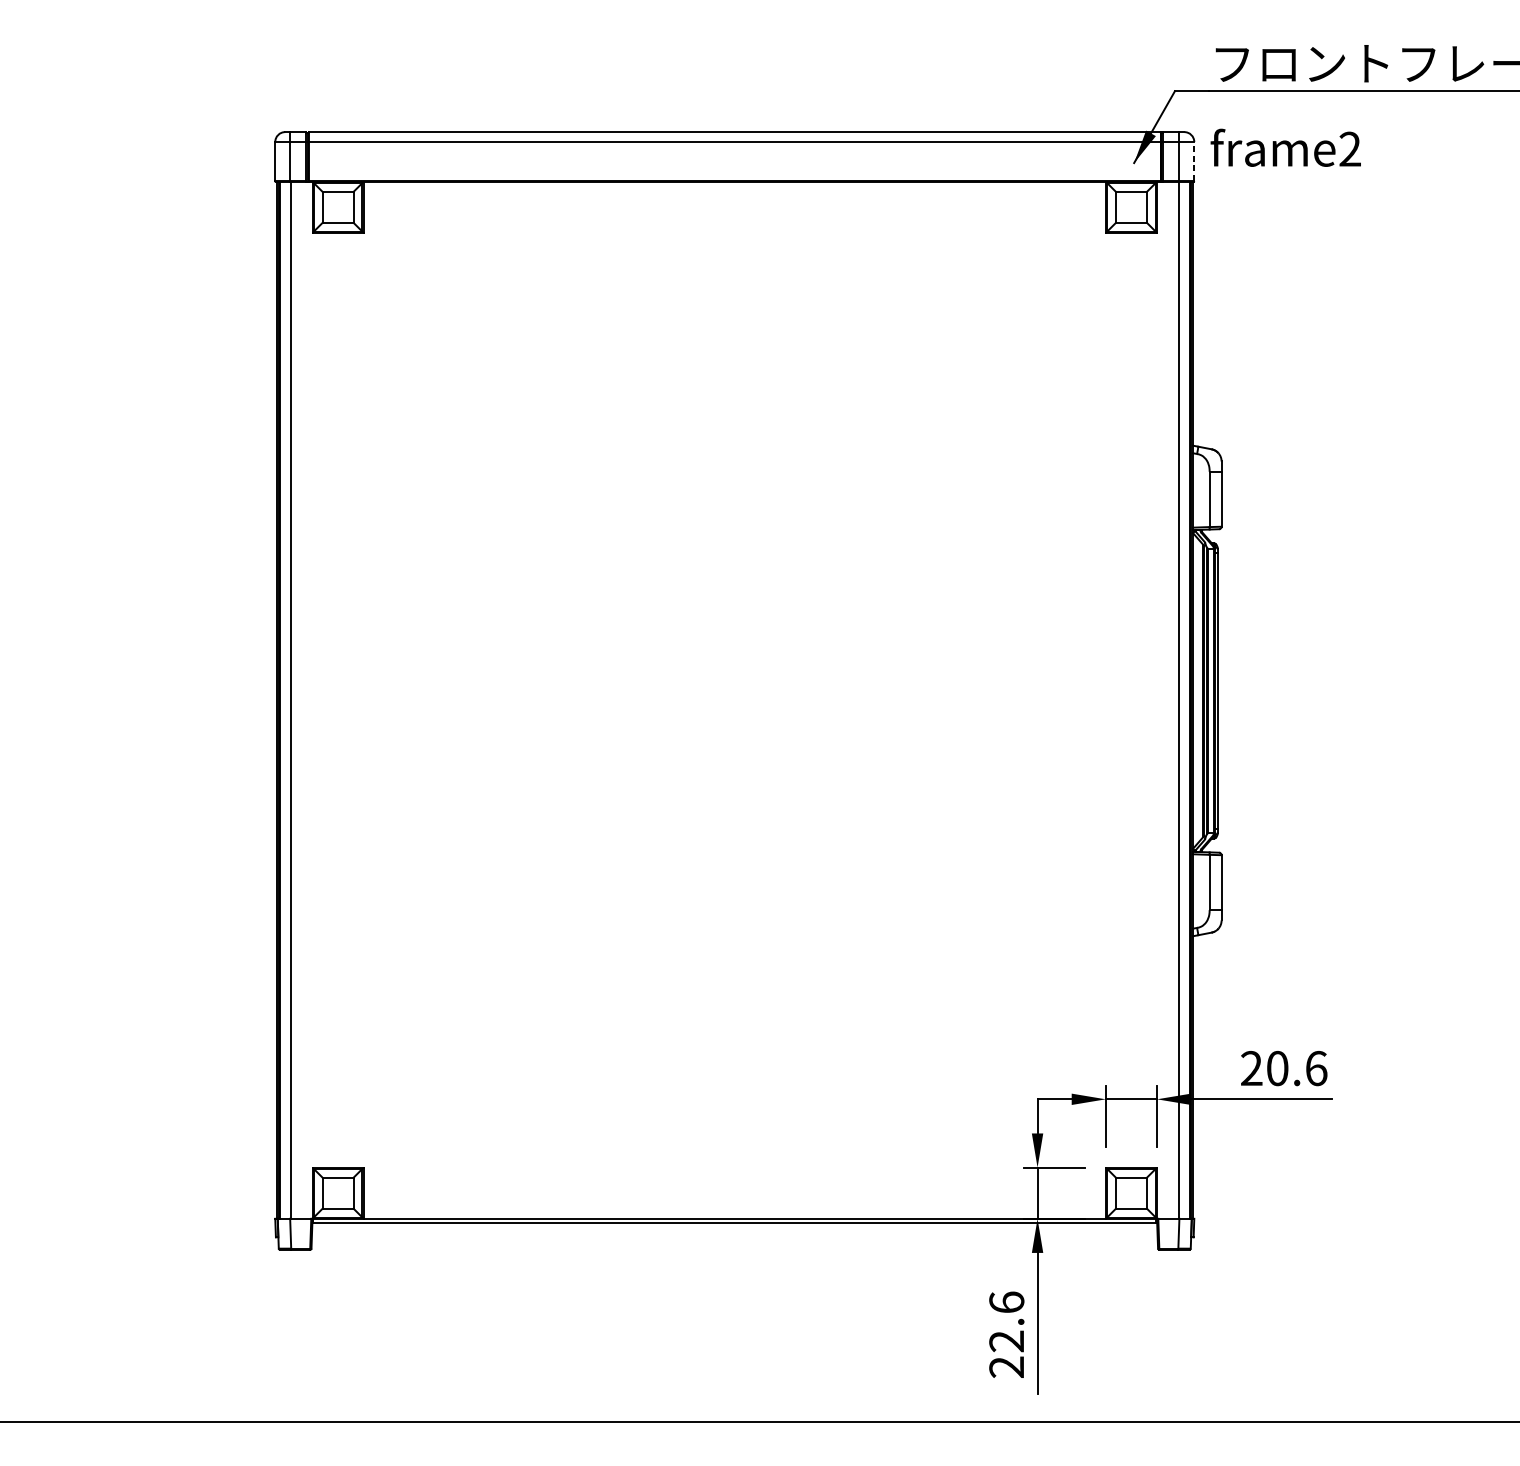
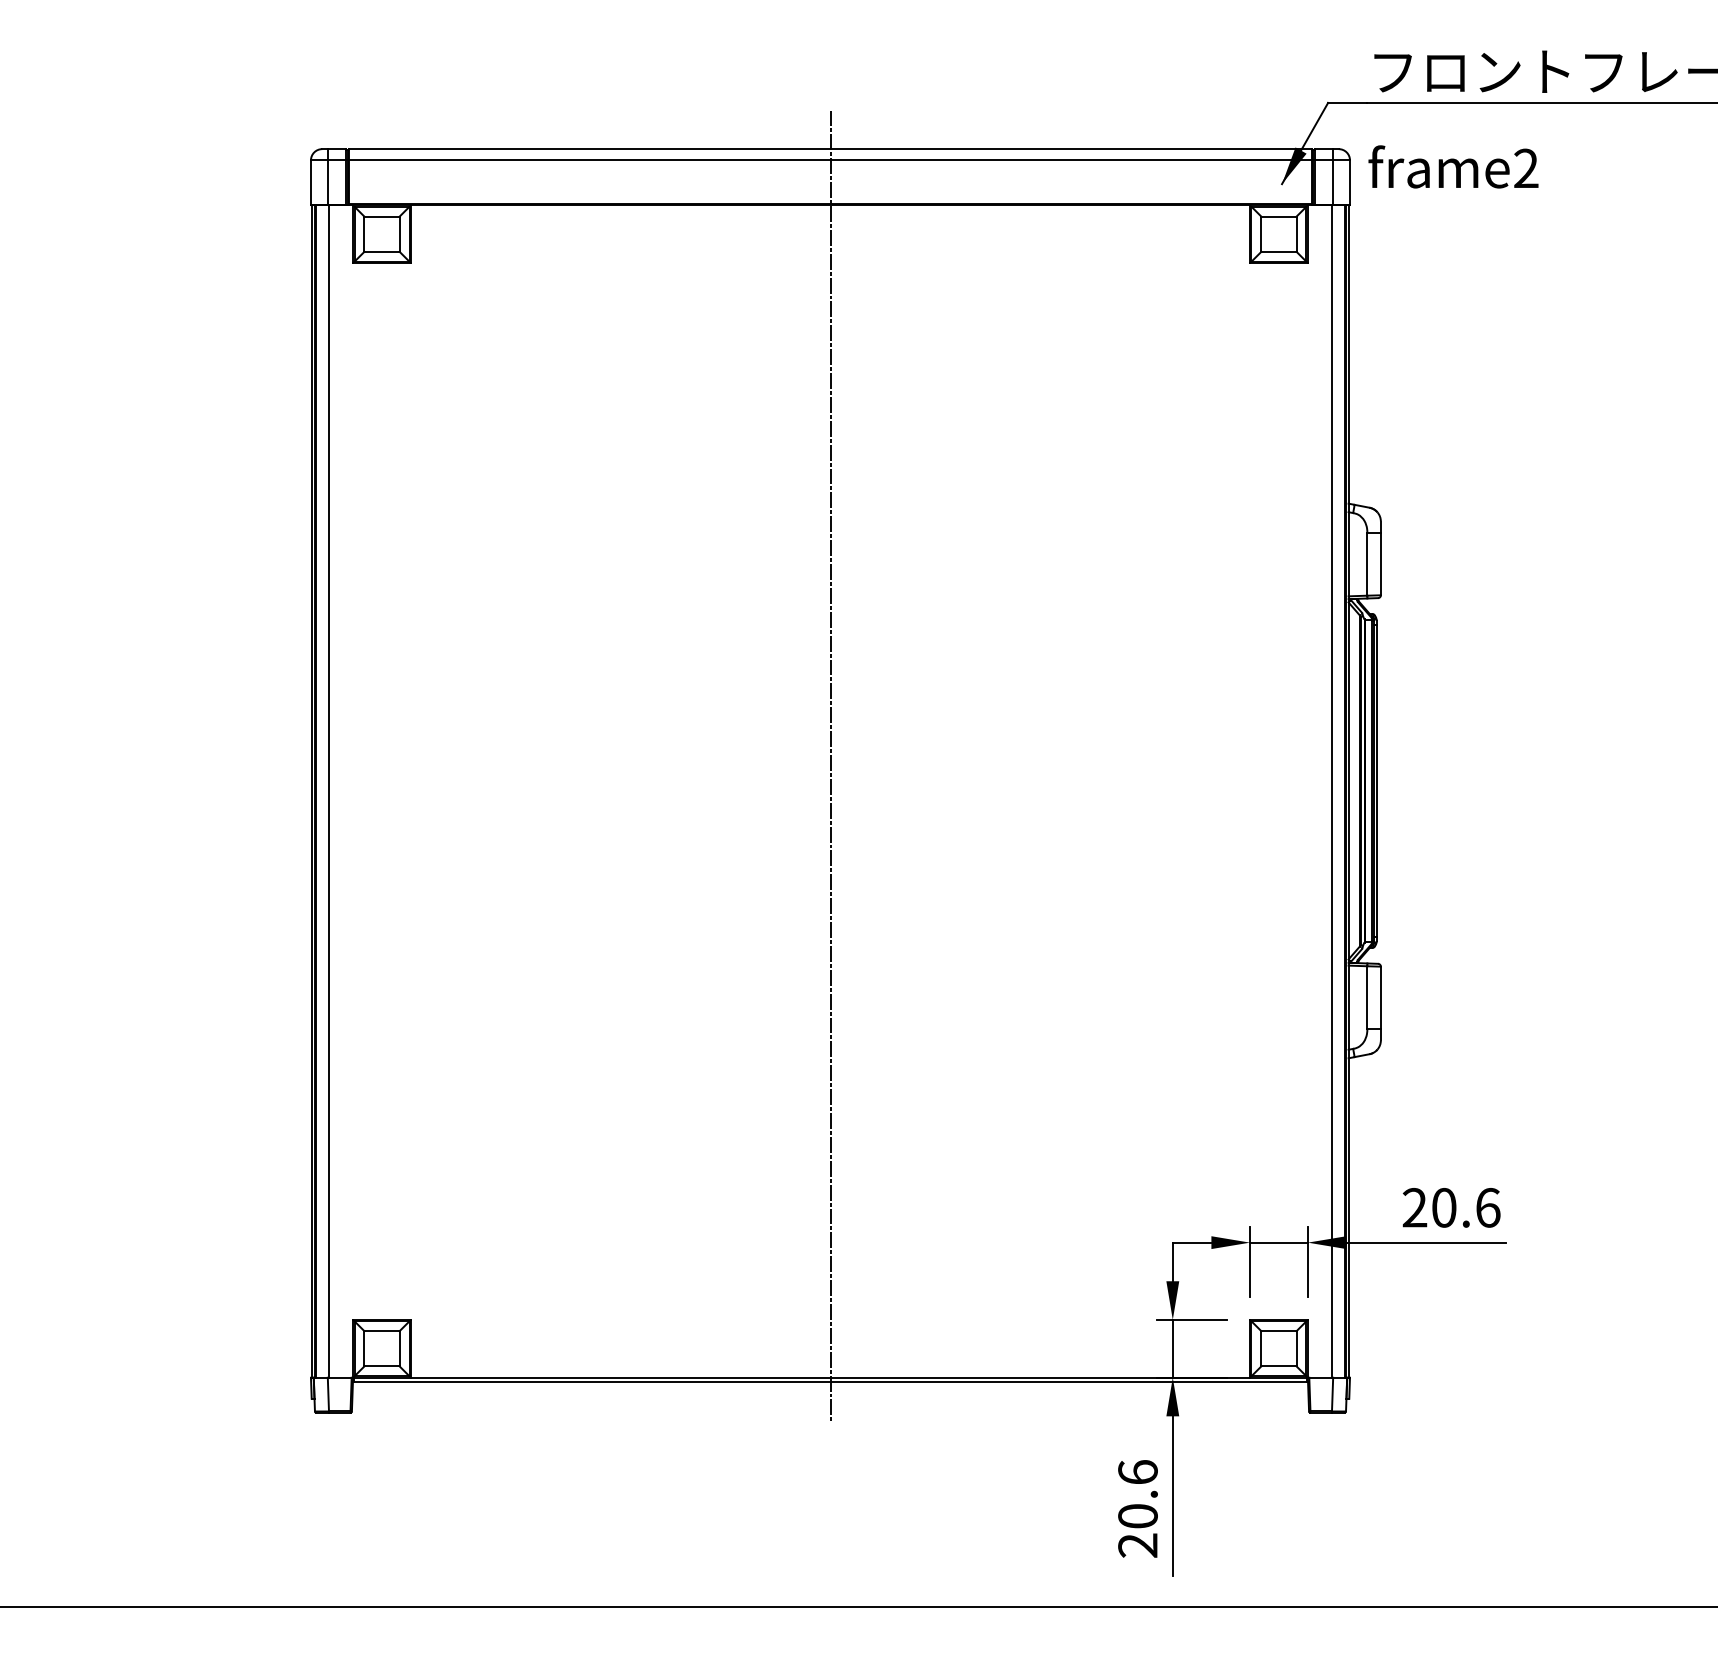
line: (1194, 161) -> (1350, 182), dashed -> solid
line: (734, 677) -> (830, 765), added
text: (1006, 1341) -> (1137, 1516), 22.6 -> 20.6

